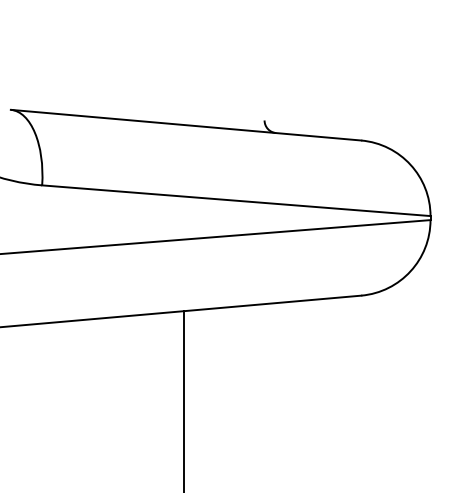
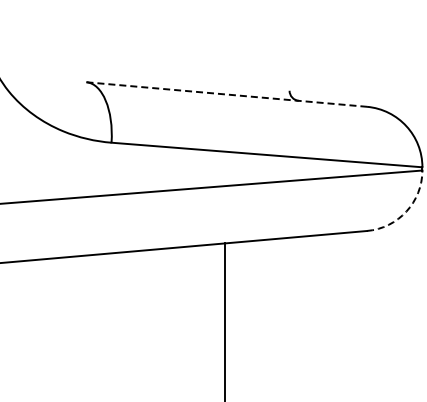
line: (185, 125) -> (226, 94), solid -> dashed
arc: (410, 271) -> (406, 211), solid -> dashed

